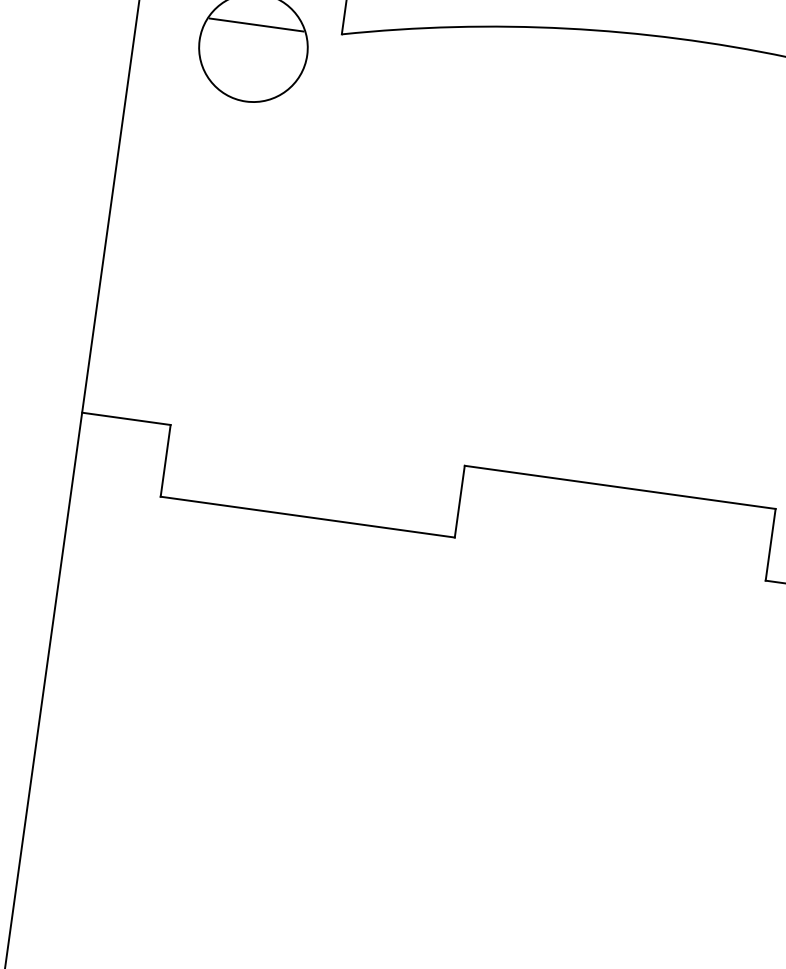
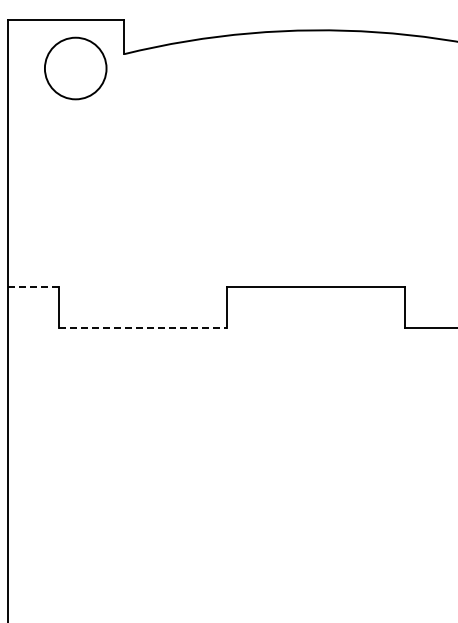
line: (256, 24) -> (75, 55), removed
line: (125, 417) -> (32, 286), solid -> dashed
line: (309, 516) -> (143, 327), solid -> dashed

